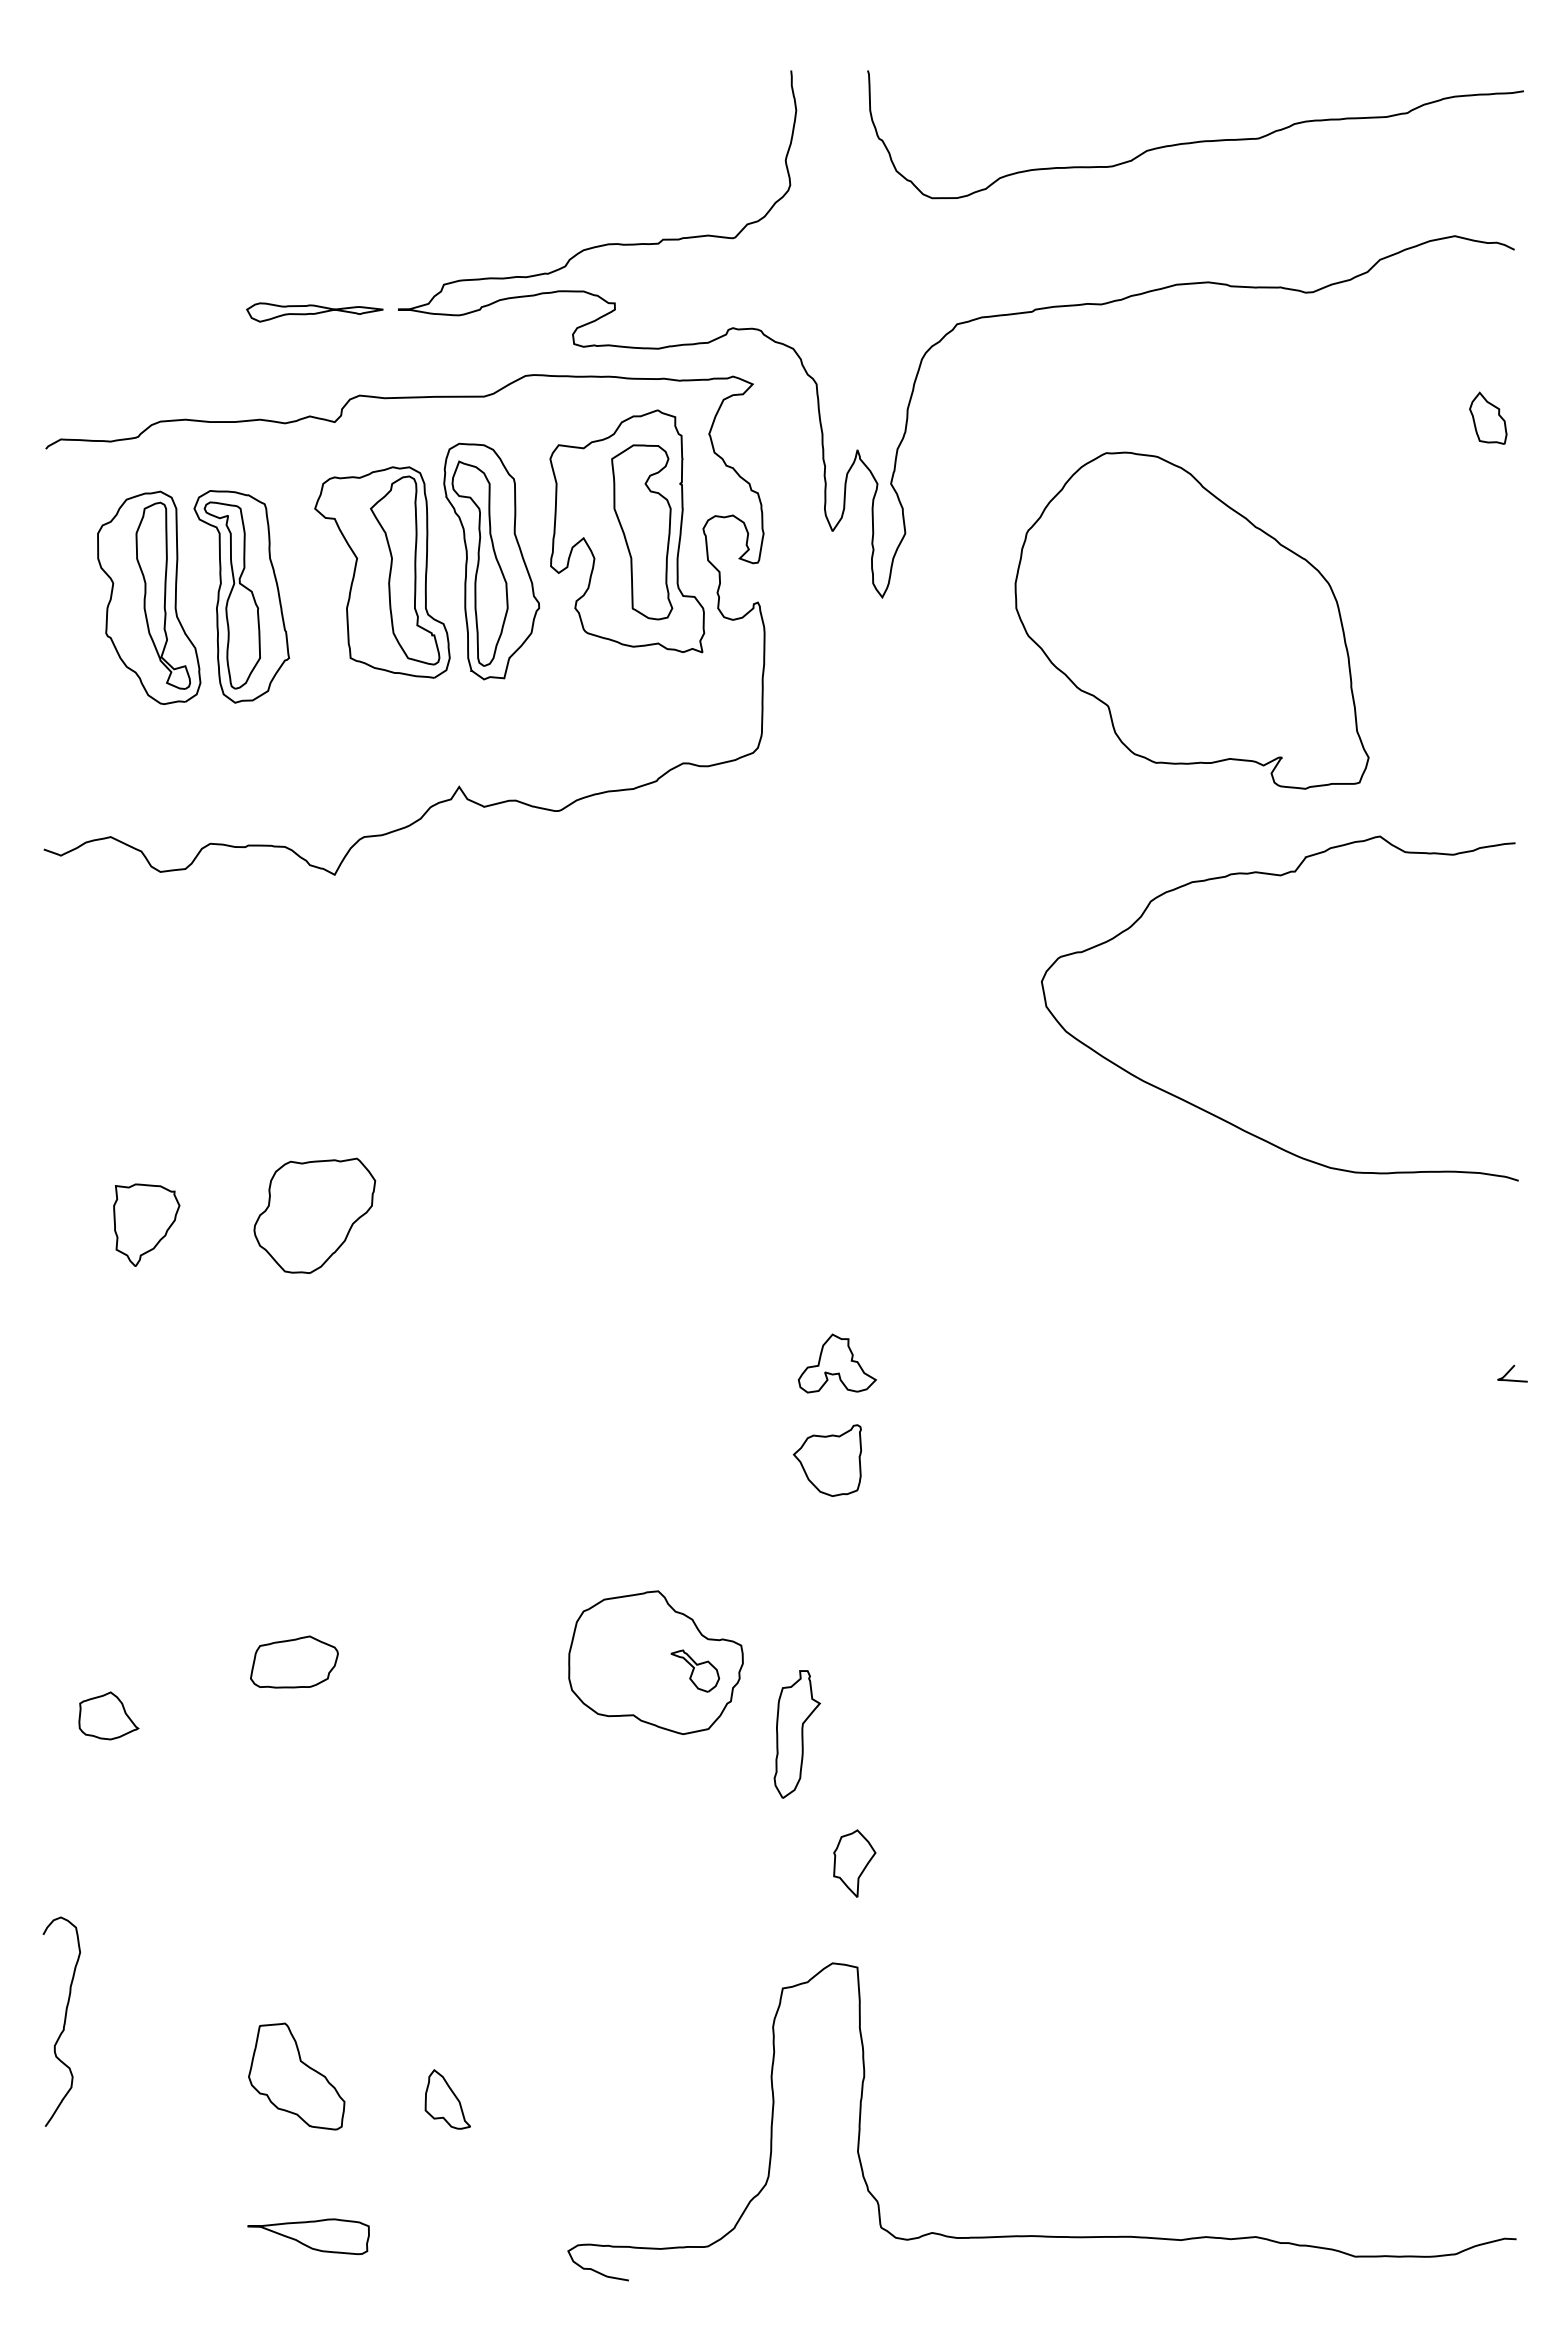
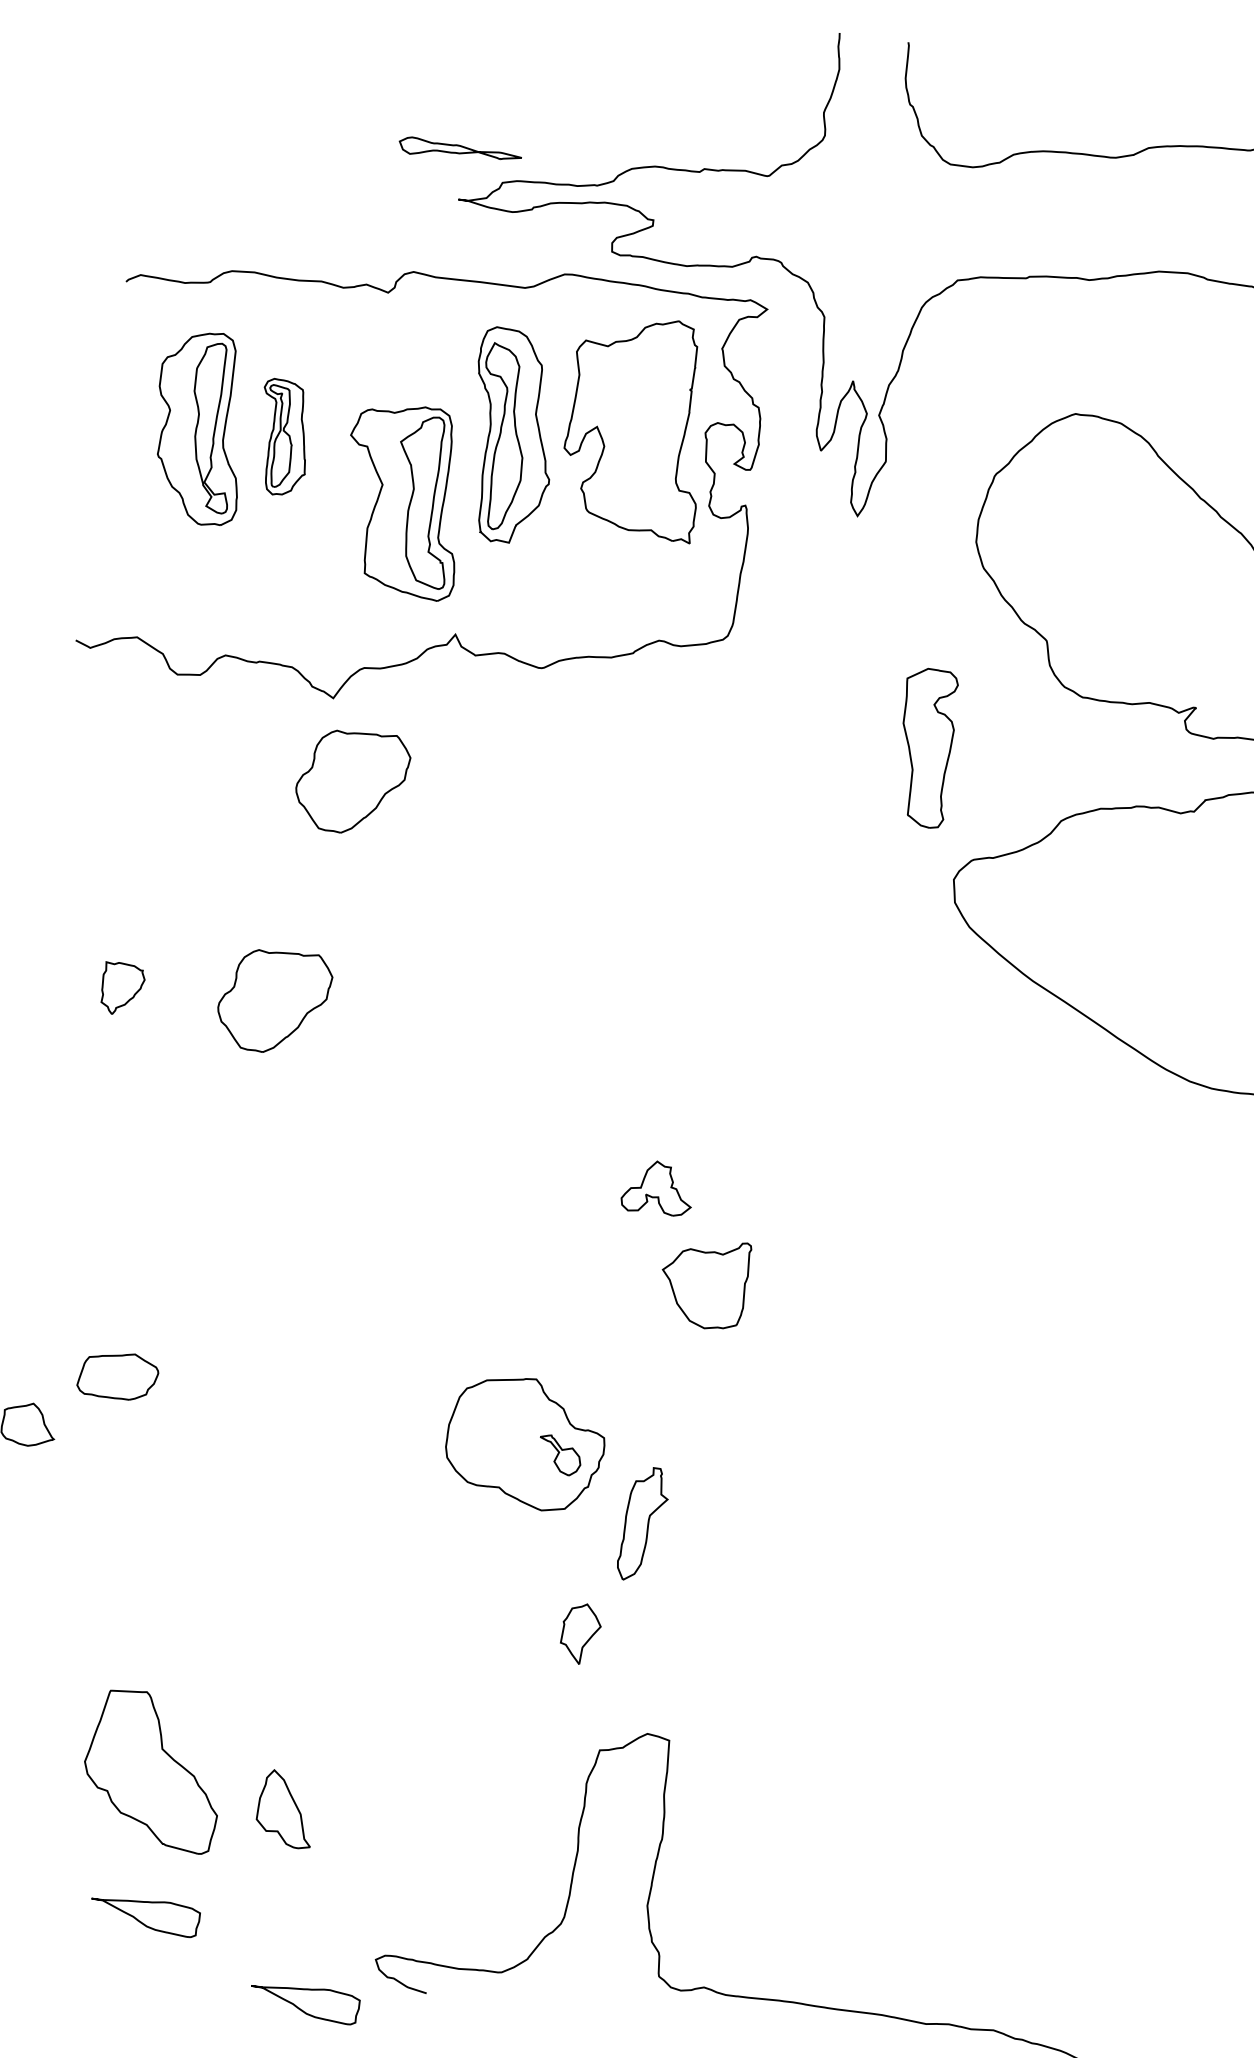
part: (314, 312) -> (459, 152), moved
part: (642, 532) -> (925, 747), moved
part: (382, 572) -> (403, 500), moved
part: (241, 596) -> (283, 437), size x0.6
part: (367, 963) -> (351, 781), added
part: (146, 1224) -> (122, 988), size x0.7
part: (837, 1363) -> (658, 1188), moved
part: (826, 1460) -> (702, 1282), size x1.4
part: (294, 1661) -> (118, 1375), moved
part: (854, 1863) -> (580, 1633), moved
part: (296, 2076) -> (153, 1770), size x1.6
part: (447, 2099) -> (285, 1809), size x1.4
part: (496, 2308) -> (304, 2002), added

